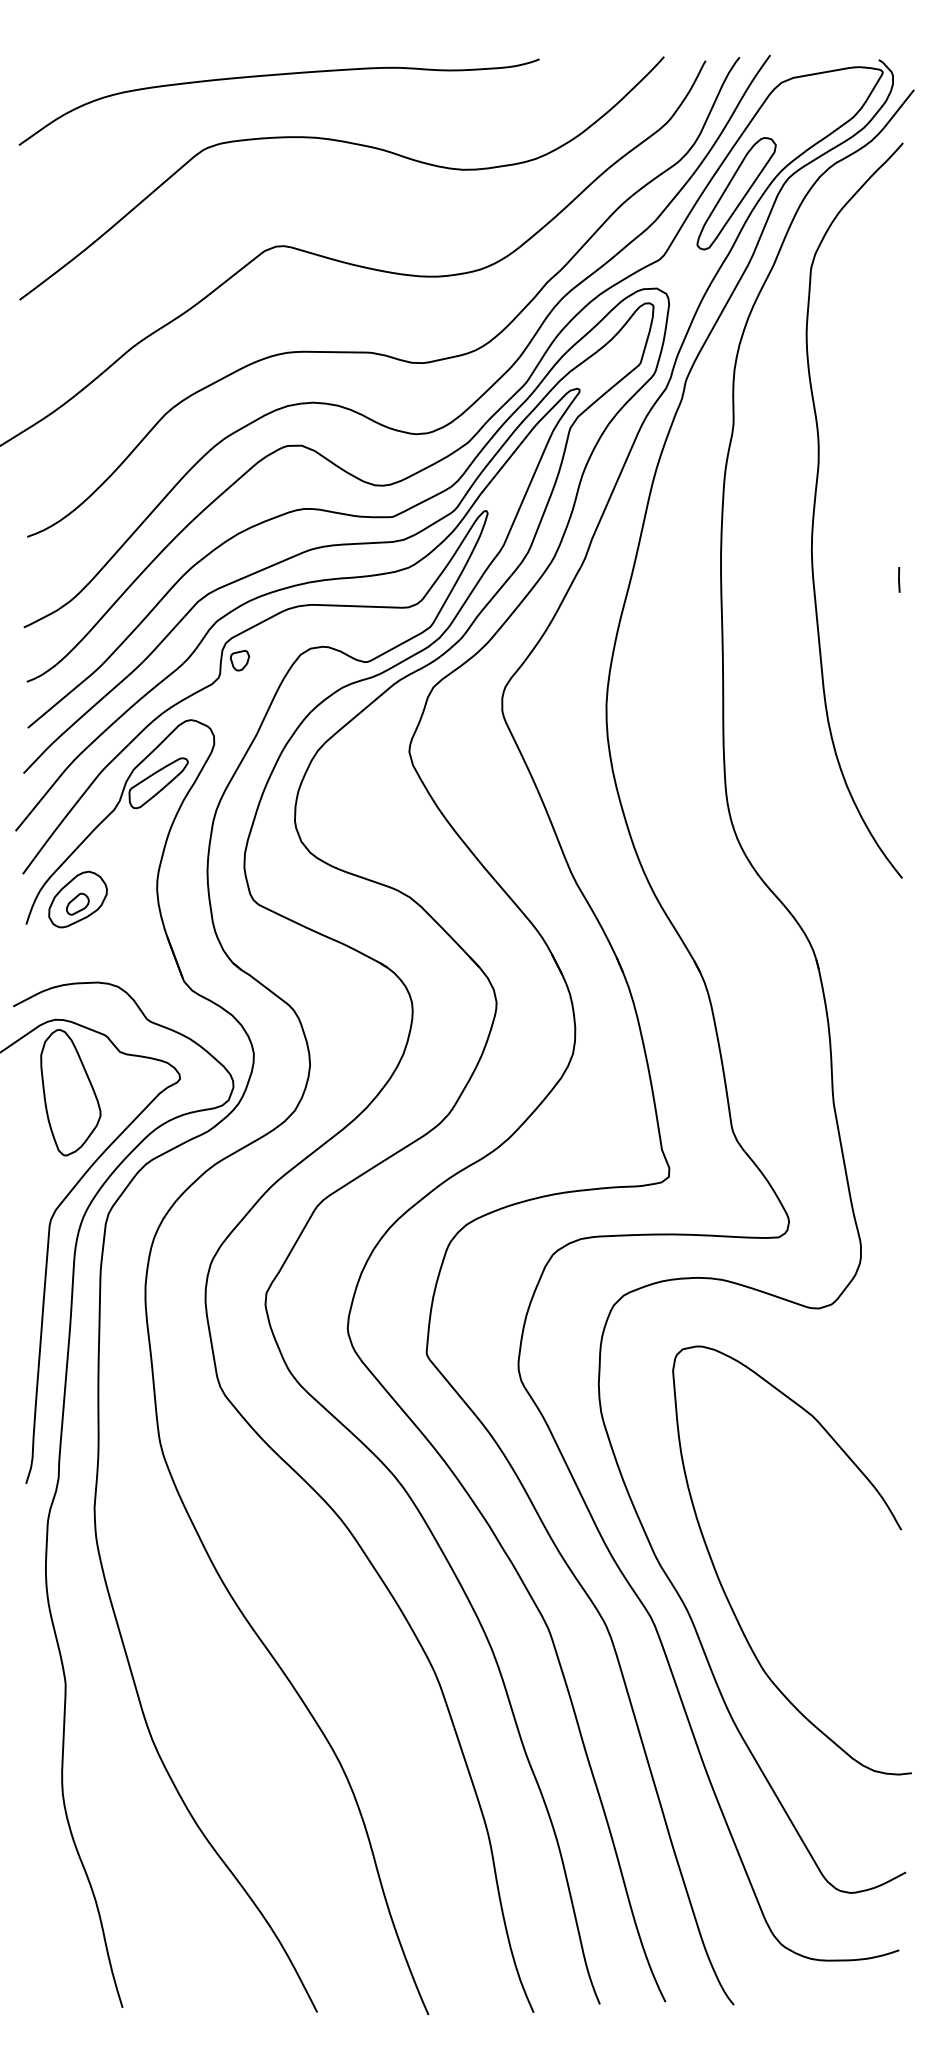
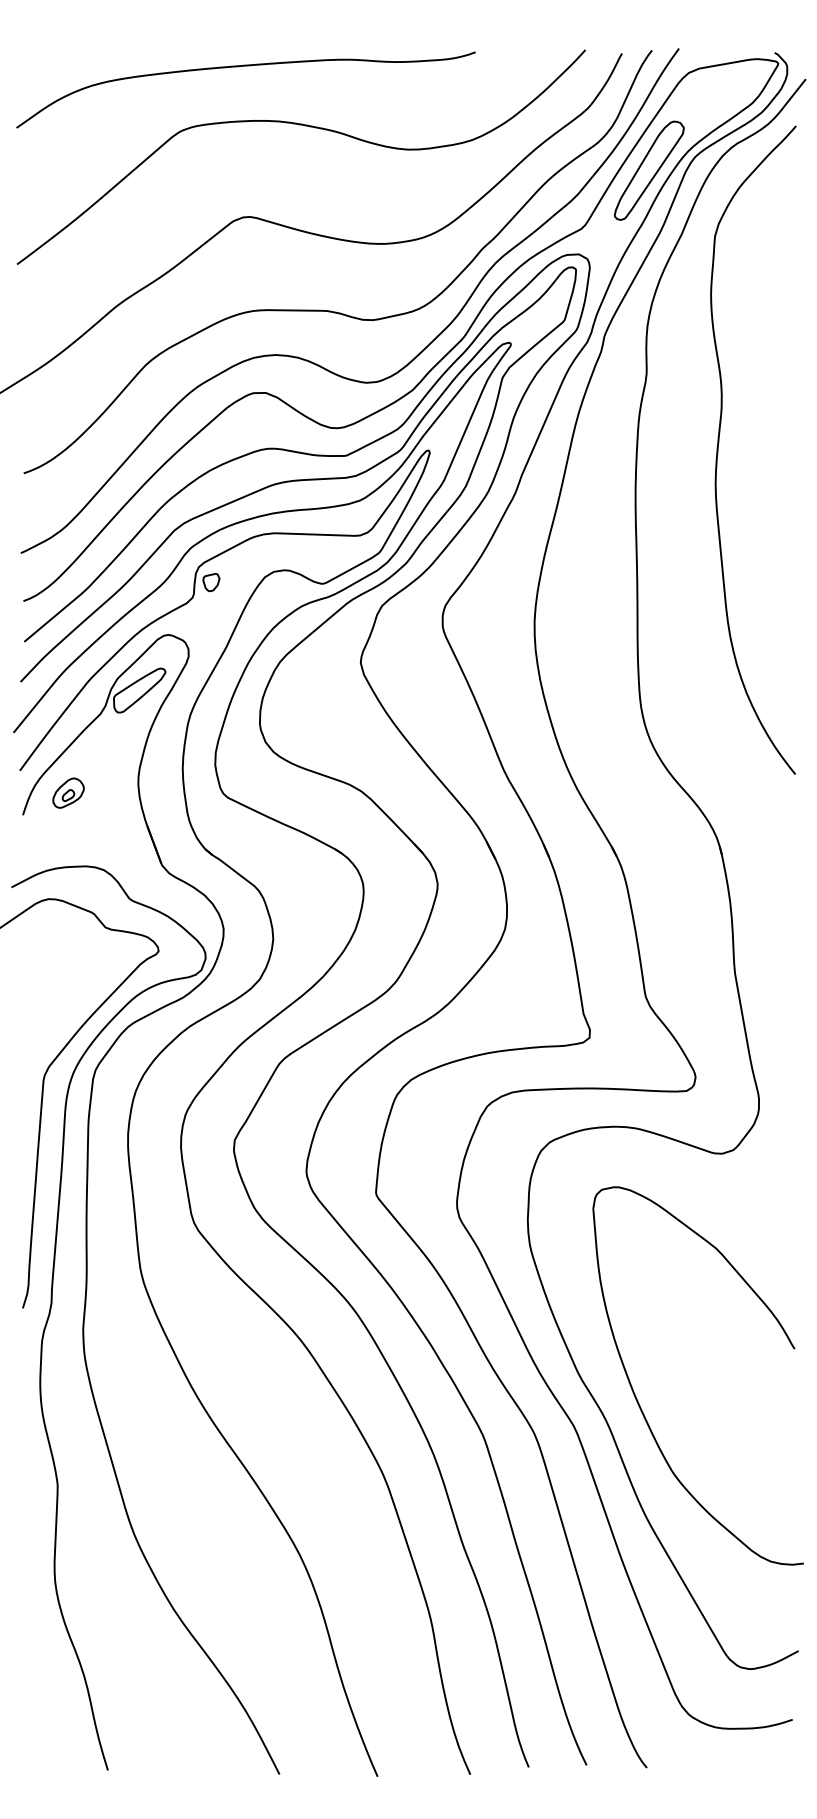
line: (899, 579) -> (792, 510), removed
part: (77, 899) -> (68, 793), size x0.6
part: (70, 1092) -> (61, 963), removed

